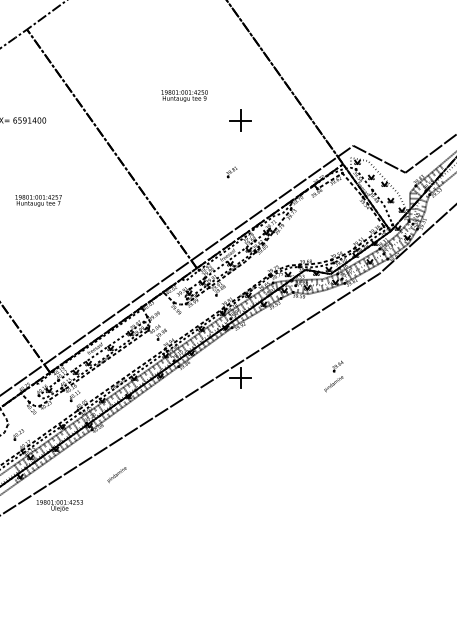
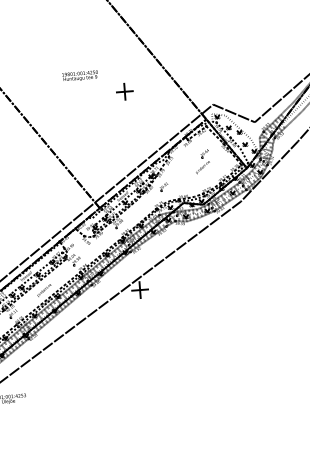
part: (231, 172) -> (163, 187), moved
part: (333, 376) -> (202, 161), moved
text: (116, 475) -> (43, 290), moved

